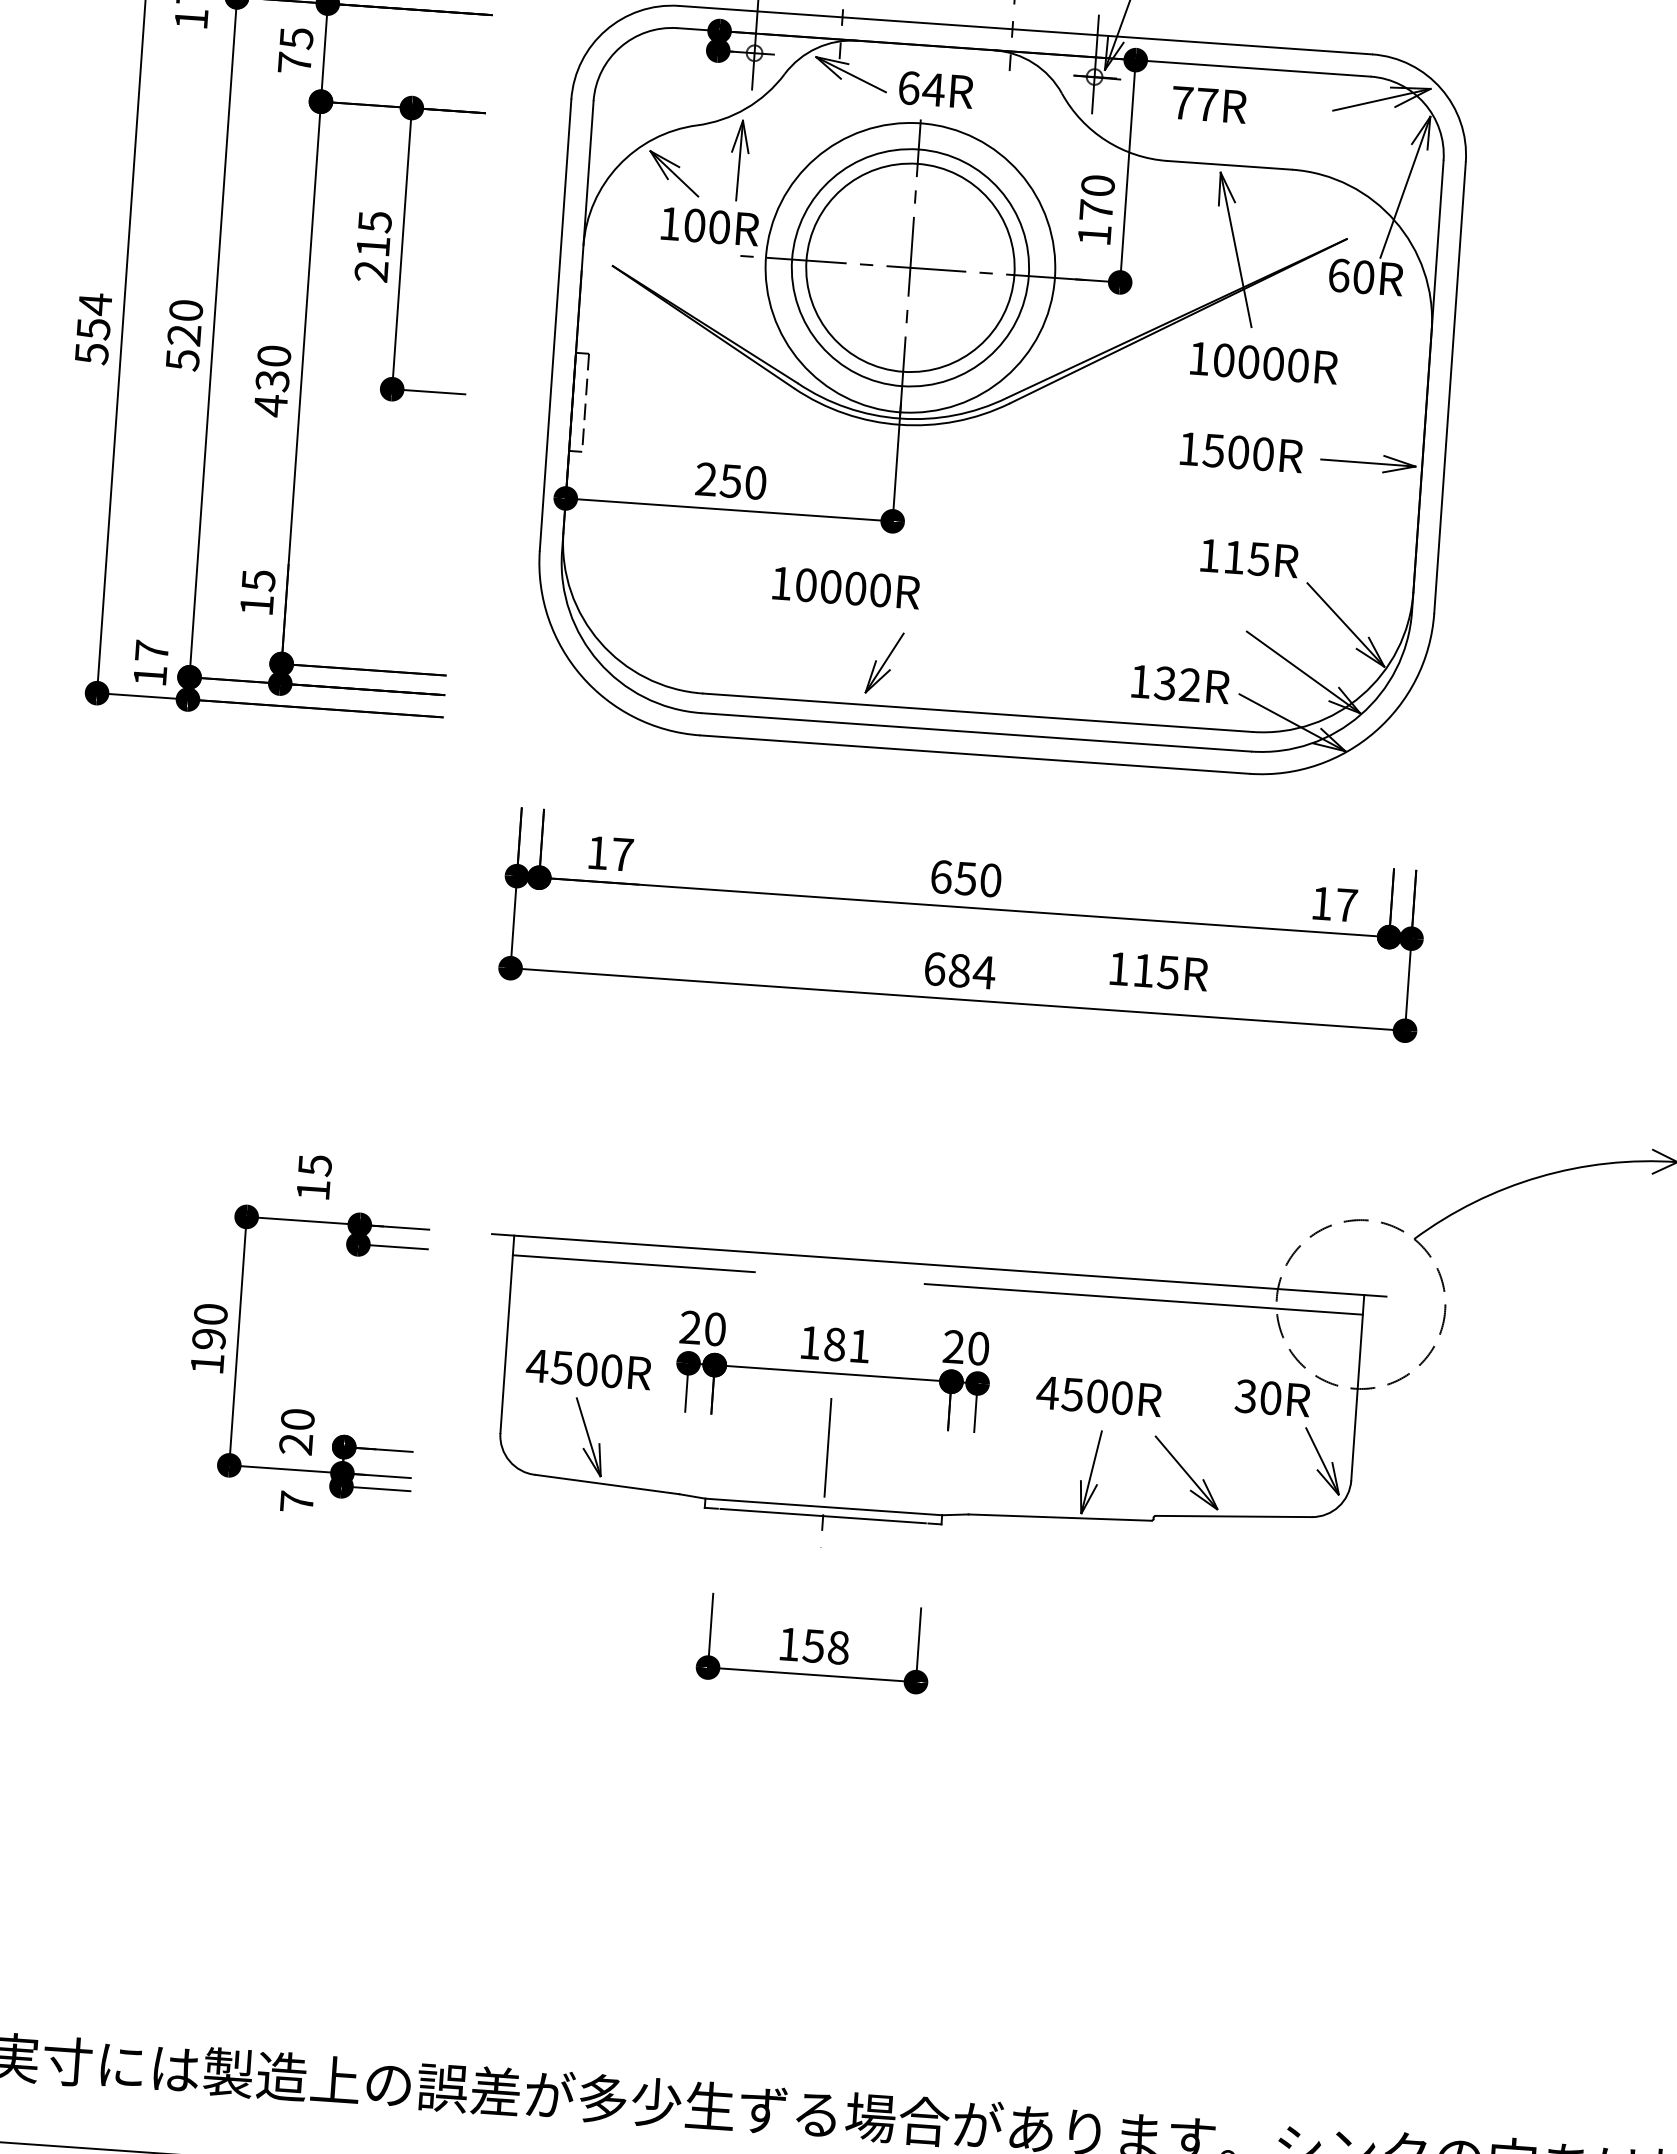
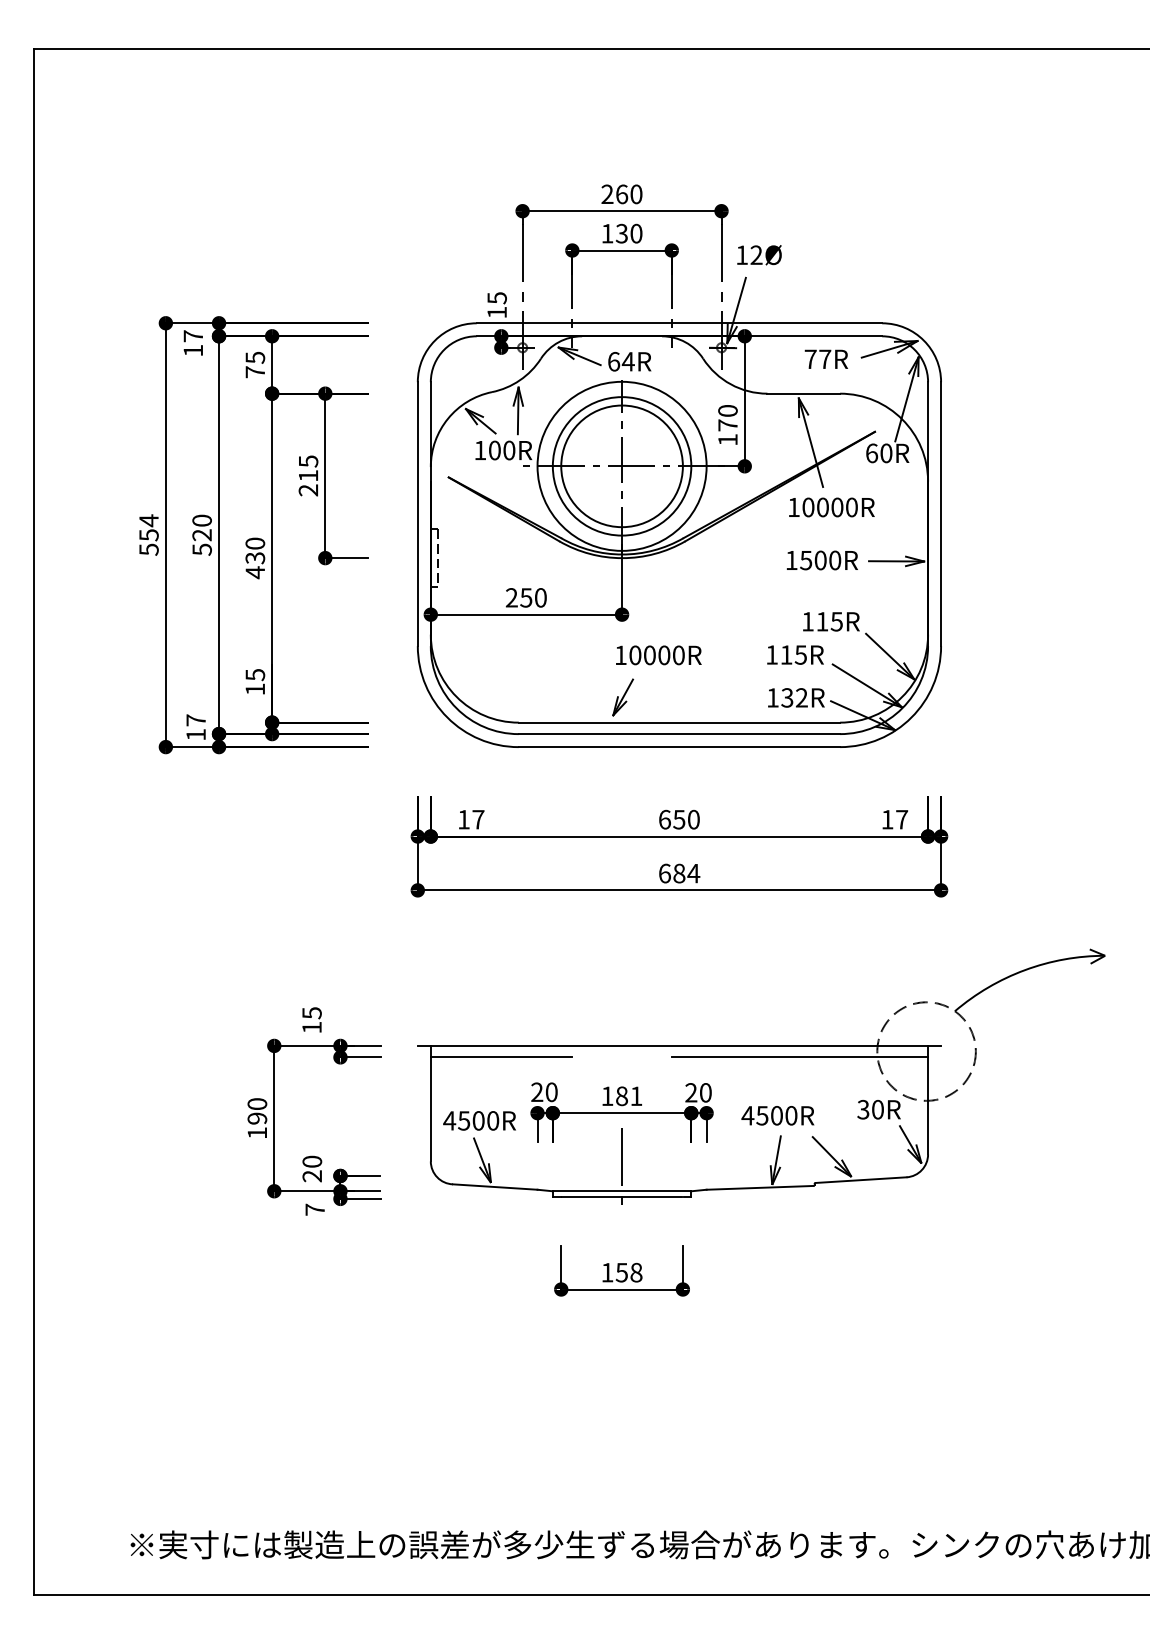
text: (1207, 103) -> (825, 358), moved
text: (845, 588) -> (658, 655), moved
text: (1159, 970) -> (795, 654), moved

